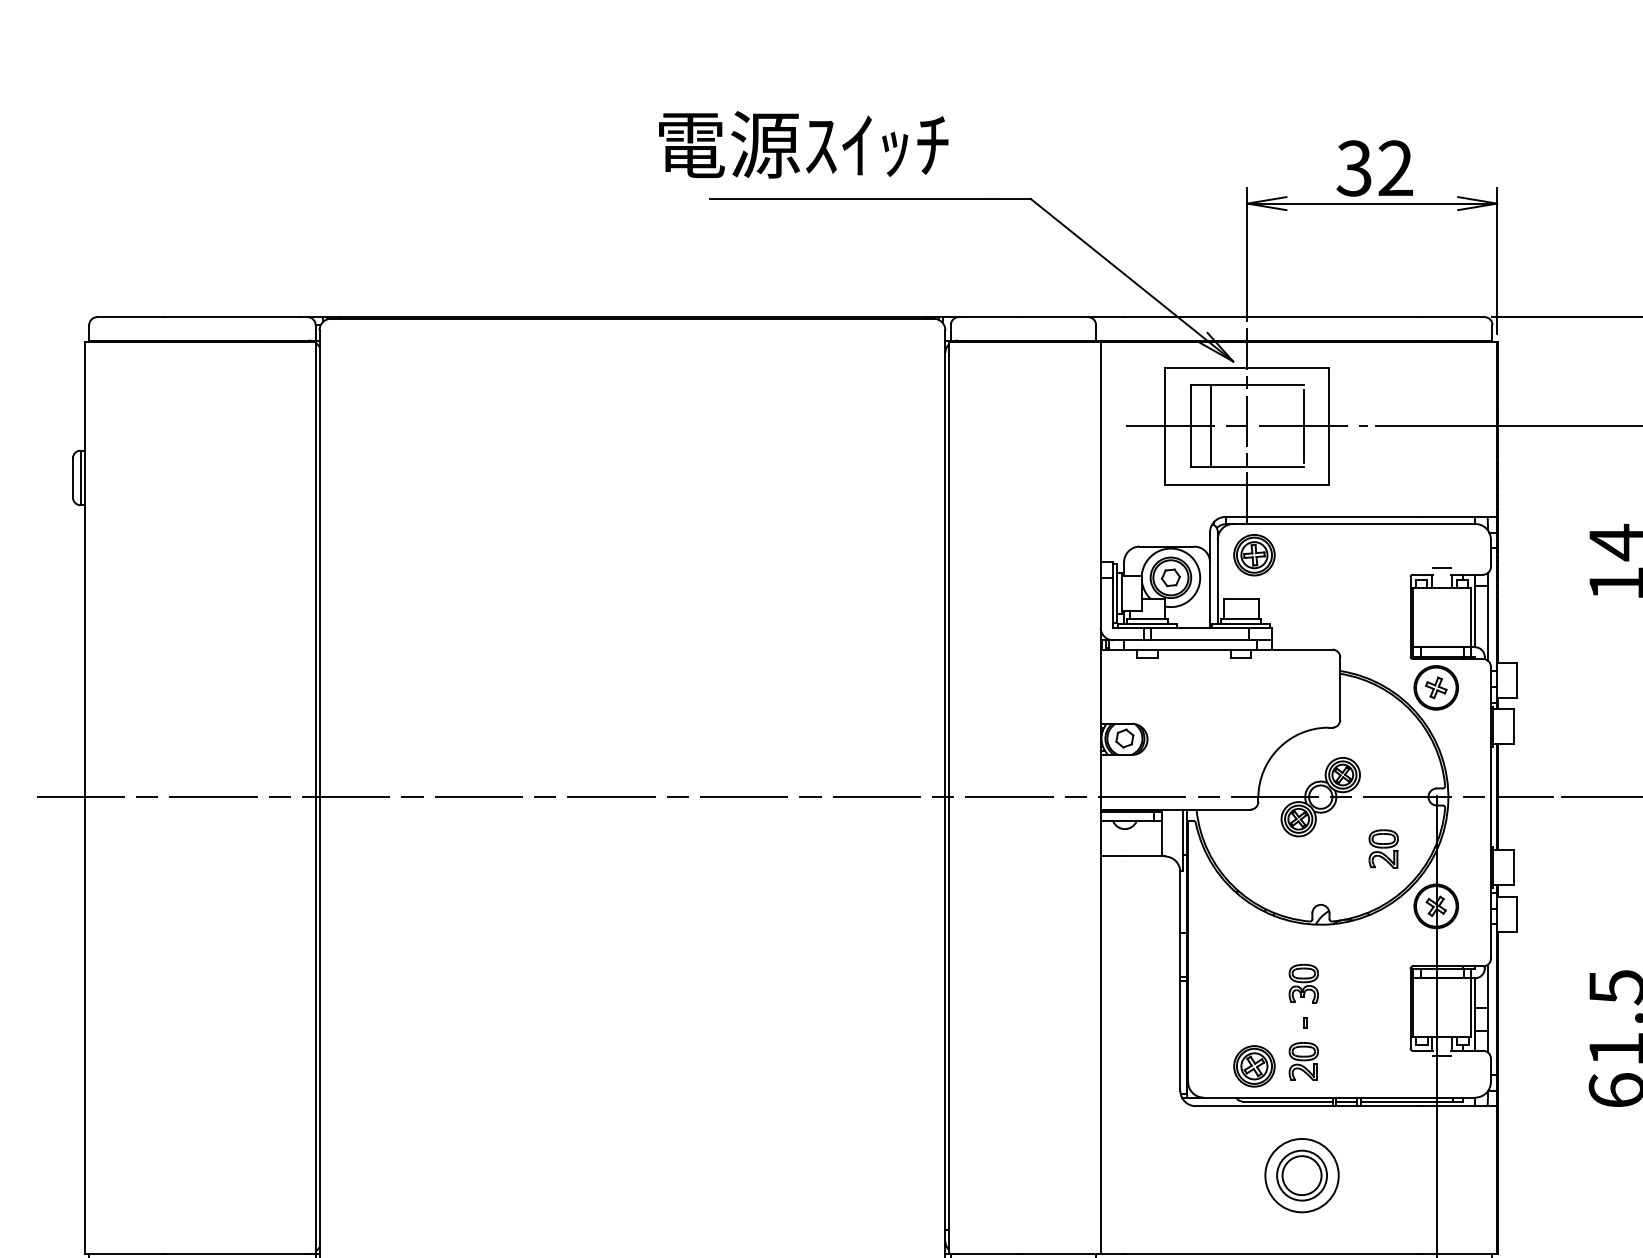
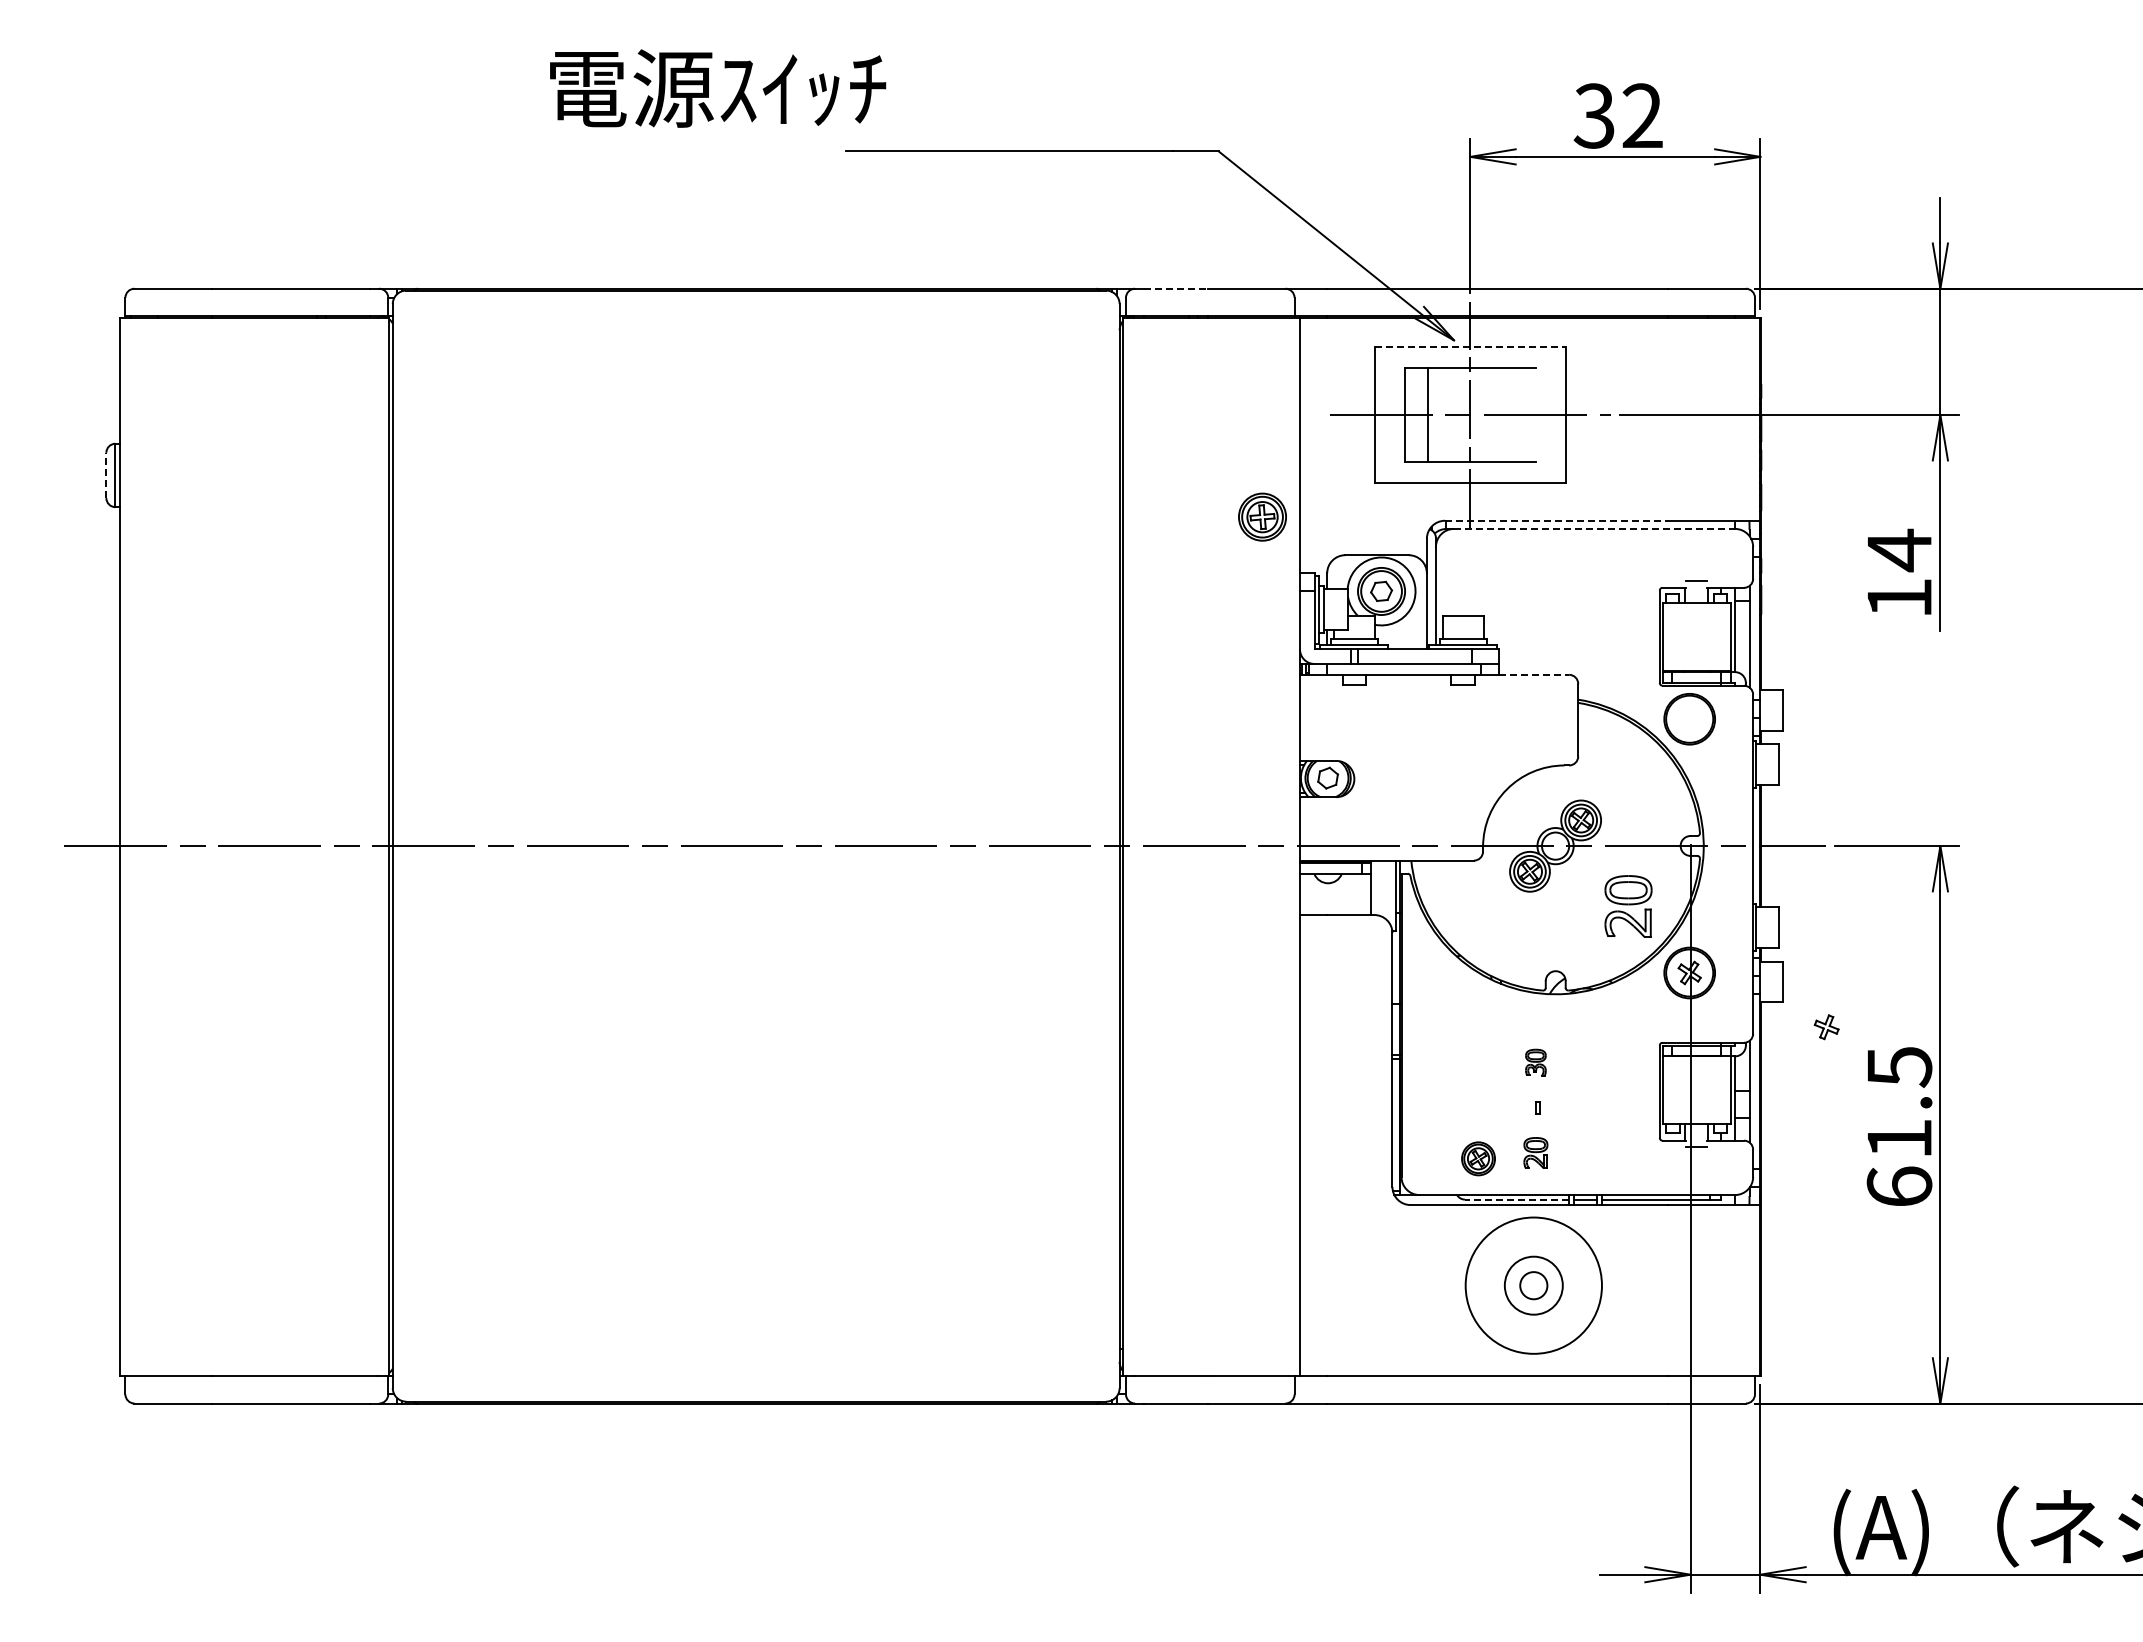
text: (804, 144) -> (718, 88), moved
line: (993, 316) -> (1175, 288), solid -> dashed
line: (1247, 367) -> (1470, 347), solid -> dashed
line: (1303, 425) -> (1535, 414), removed
line: (72, 477) -> (106, 475), solid -> dashed
line: (1321, 516) -> (1556, 520), solid -> dashed
line: (1355, 523) -> (1595, 528), solid -> dashed
part: (1254, 554) -> (1262, 516), moved
line: (1302, 649) -> (1534, 674), solid -> dashed
part: (1436, 688) -> (1826, 1027), moved
part: (1383, 848) -> (1628, 905), size x1.4
part: (1303, 983) -> (1535, 1062), size x0.6
part: (1303, 1060) -> (1535, 1152), size x0.7
part: (1254, 1066) -> (1478, 1158), size x0.7
line: (1287, 1101) -> (1516, 1199), solid -> dashed
circle: (1301, 1175) -> (1533, 1285), size x0.6
circle: (1301, 1175) -> (1533, 1285), size x1.6

